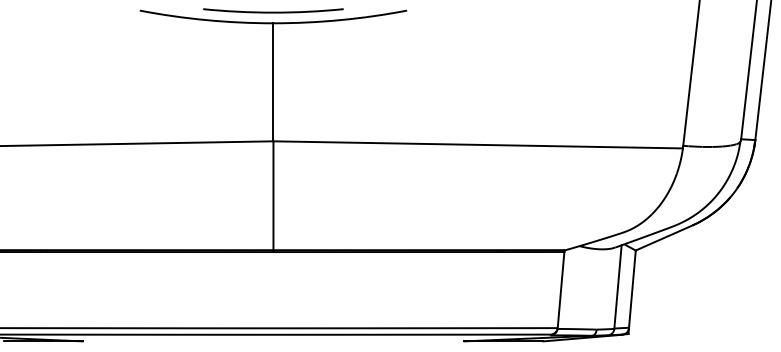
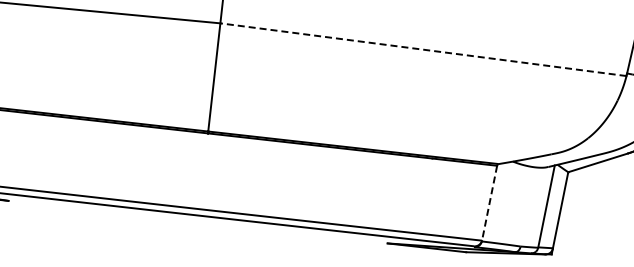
line: (478, 144) -> (423, 49), solid -> dashed
line: (561, 290) -> (490, 203), solid -> dashed

